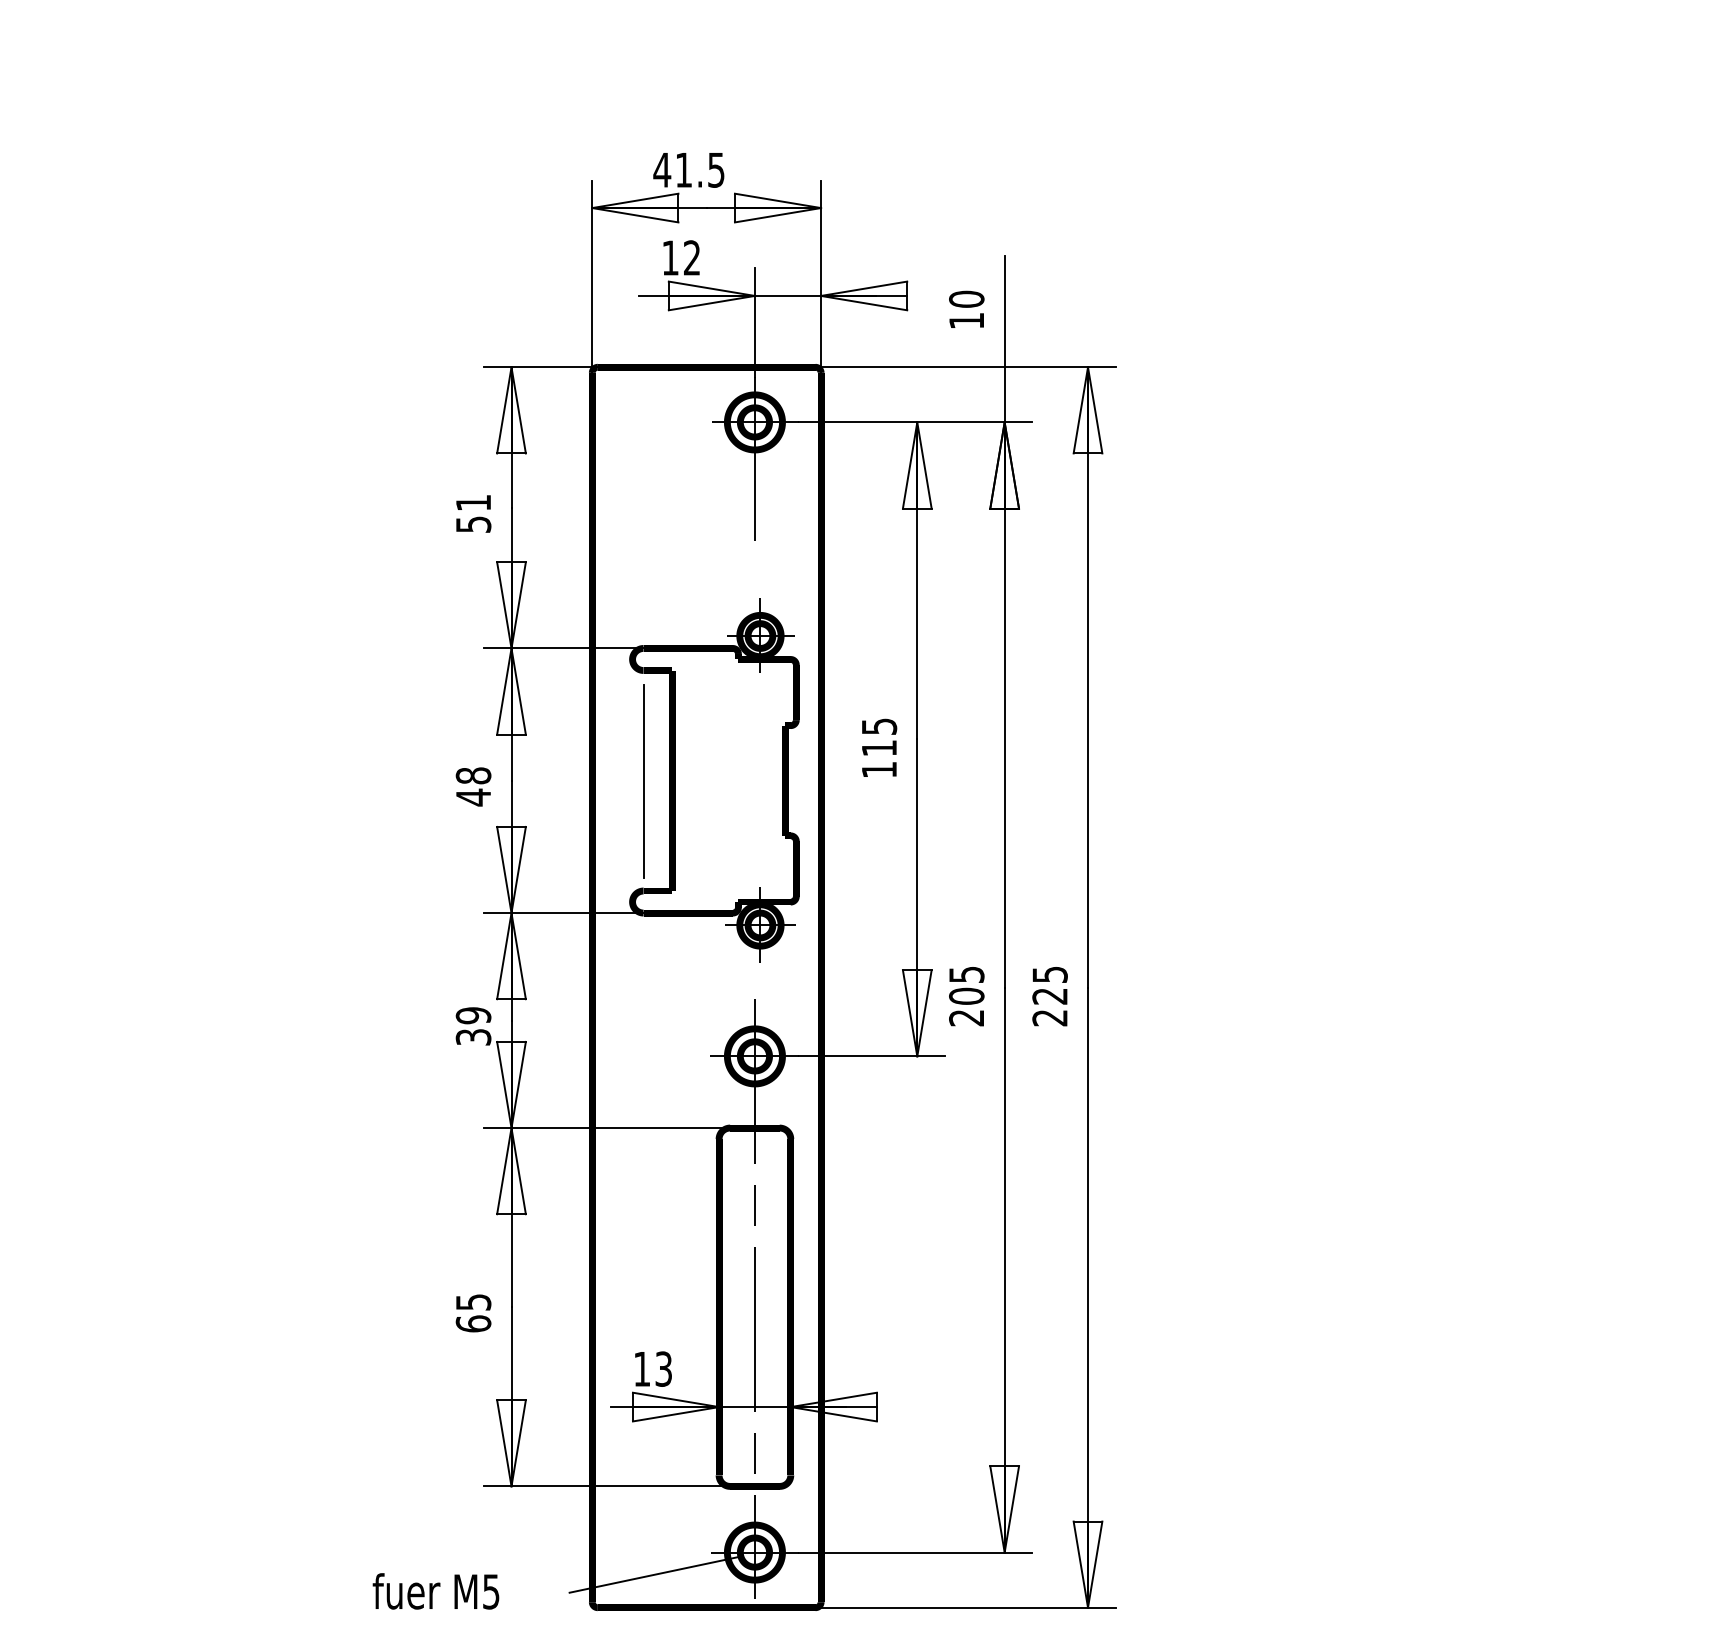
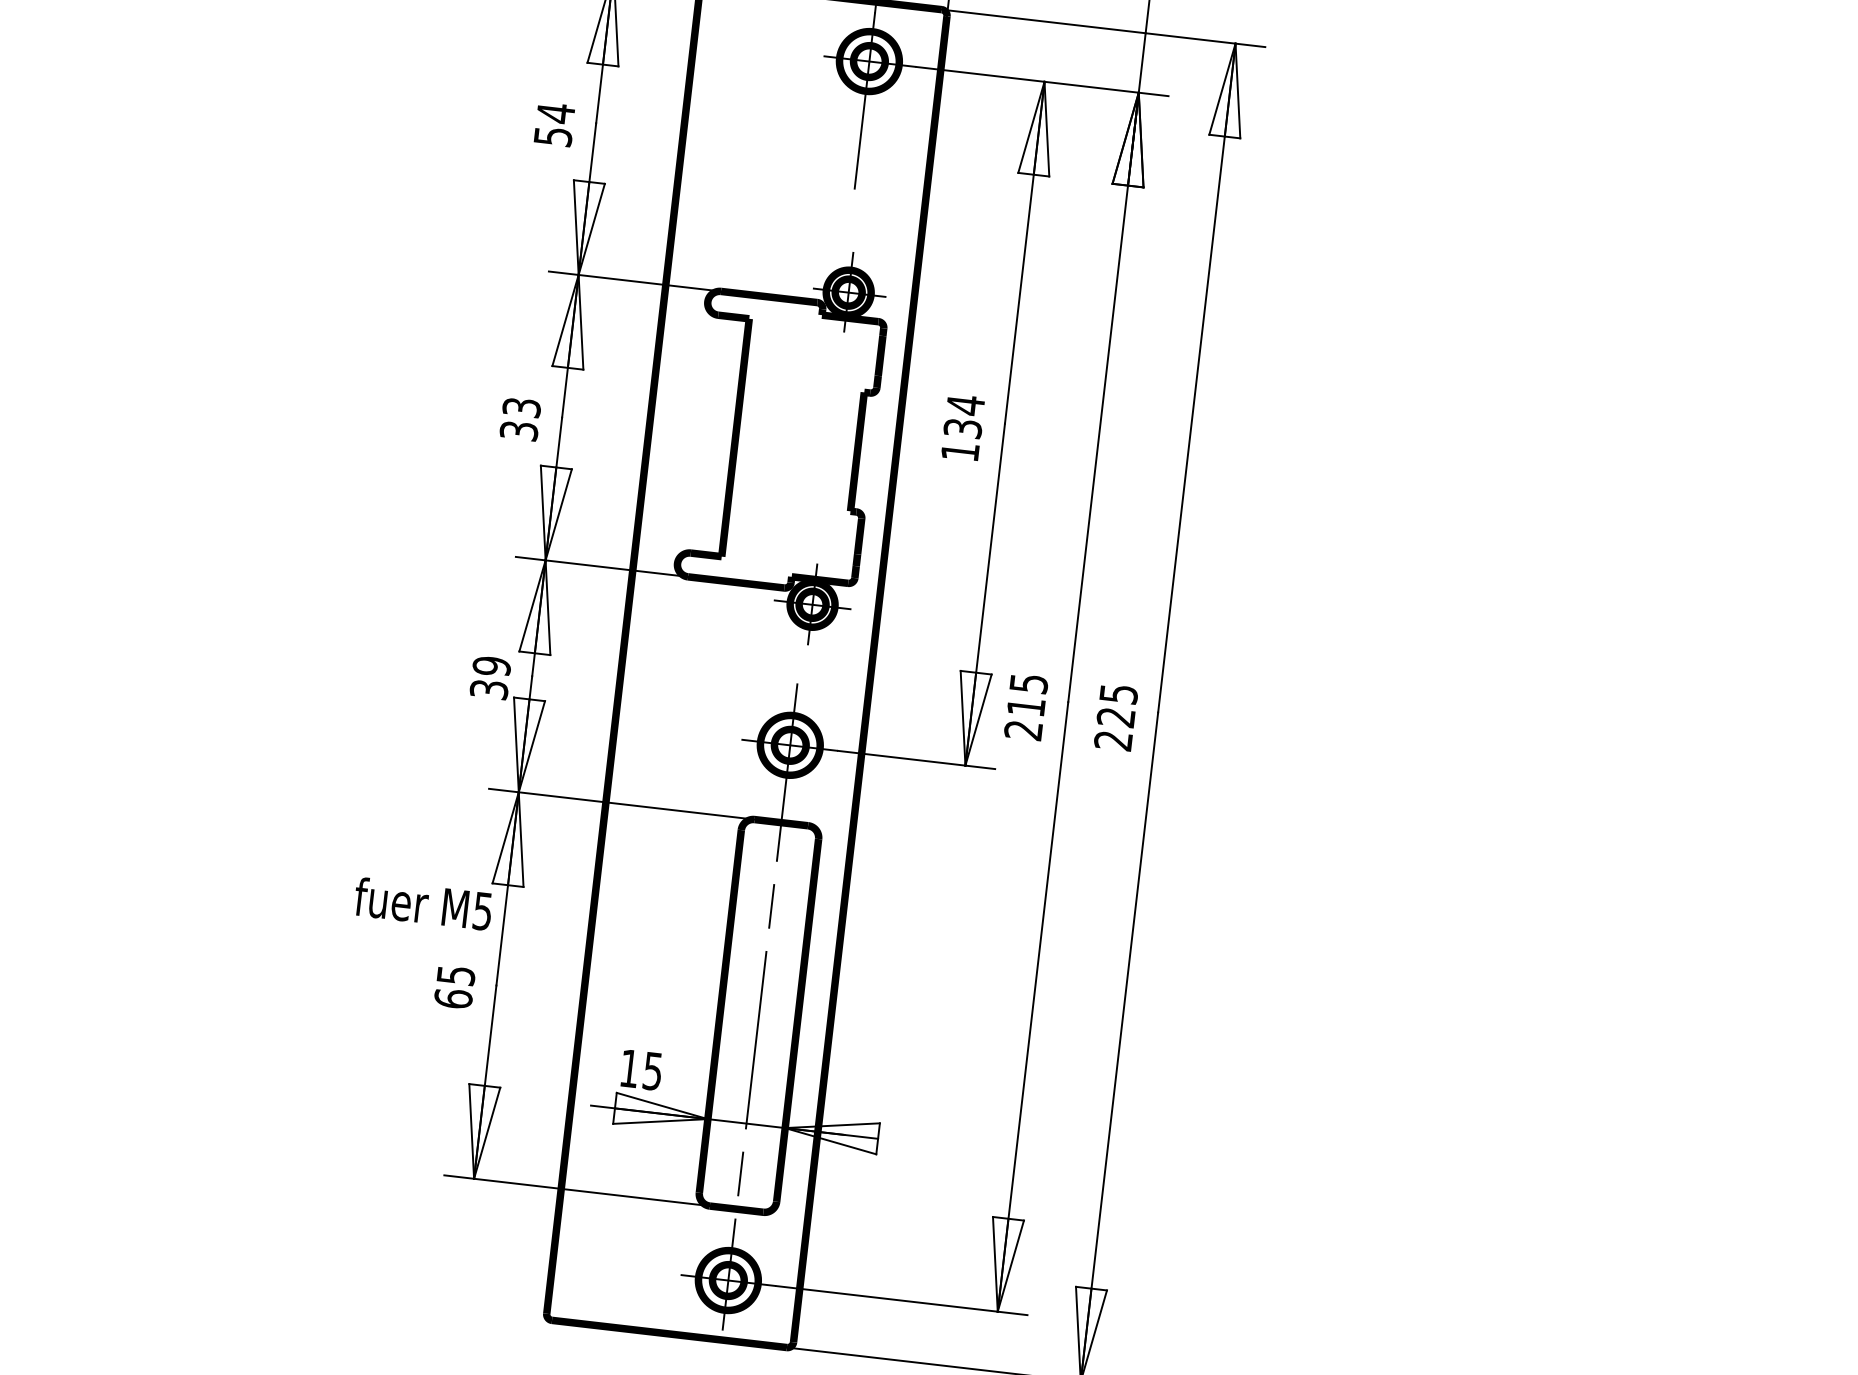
text: (473, 503) -> (555, 113), 51 -> 54
text: (879, 736) -> (964, 415), 115 -> 134
line: (643, 781) -> (704, 434), removed
text: (473, 786) -> (520, 419), 48 -> 33
text: (966, 995) -> (1026, 706), 205 -> 215
text: (663, 1368) -> (652, 1070), 13 -> 15
line: (654, 1574) -> (617, 1291), removed
text: (435, 1591) -> (422, 904), moved

